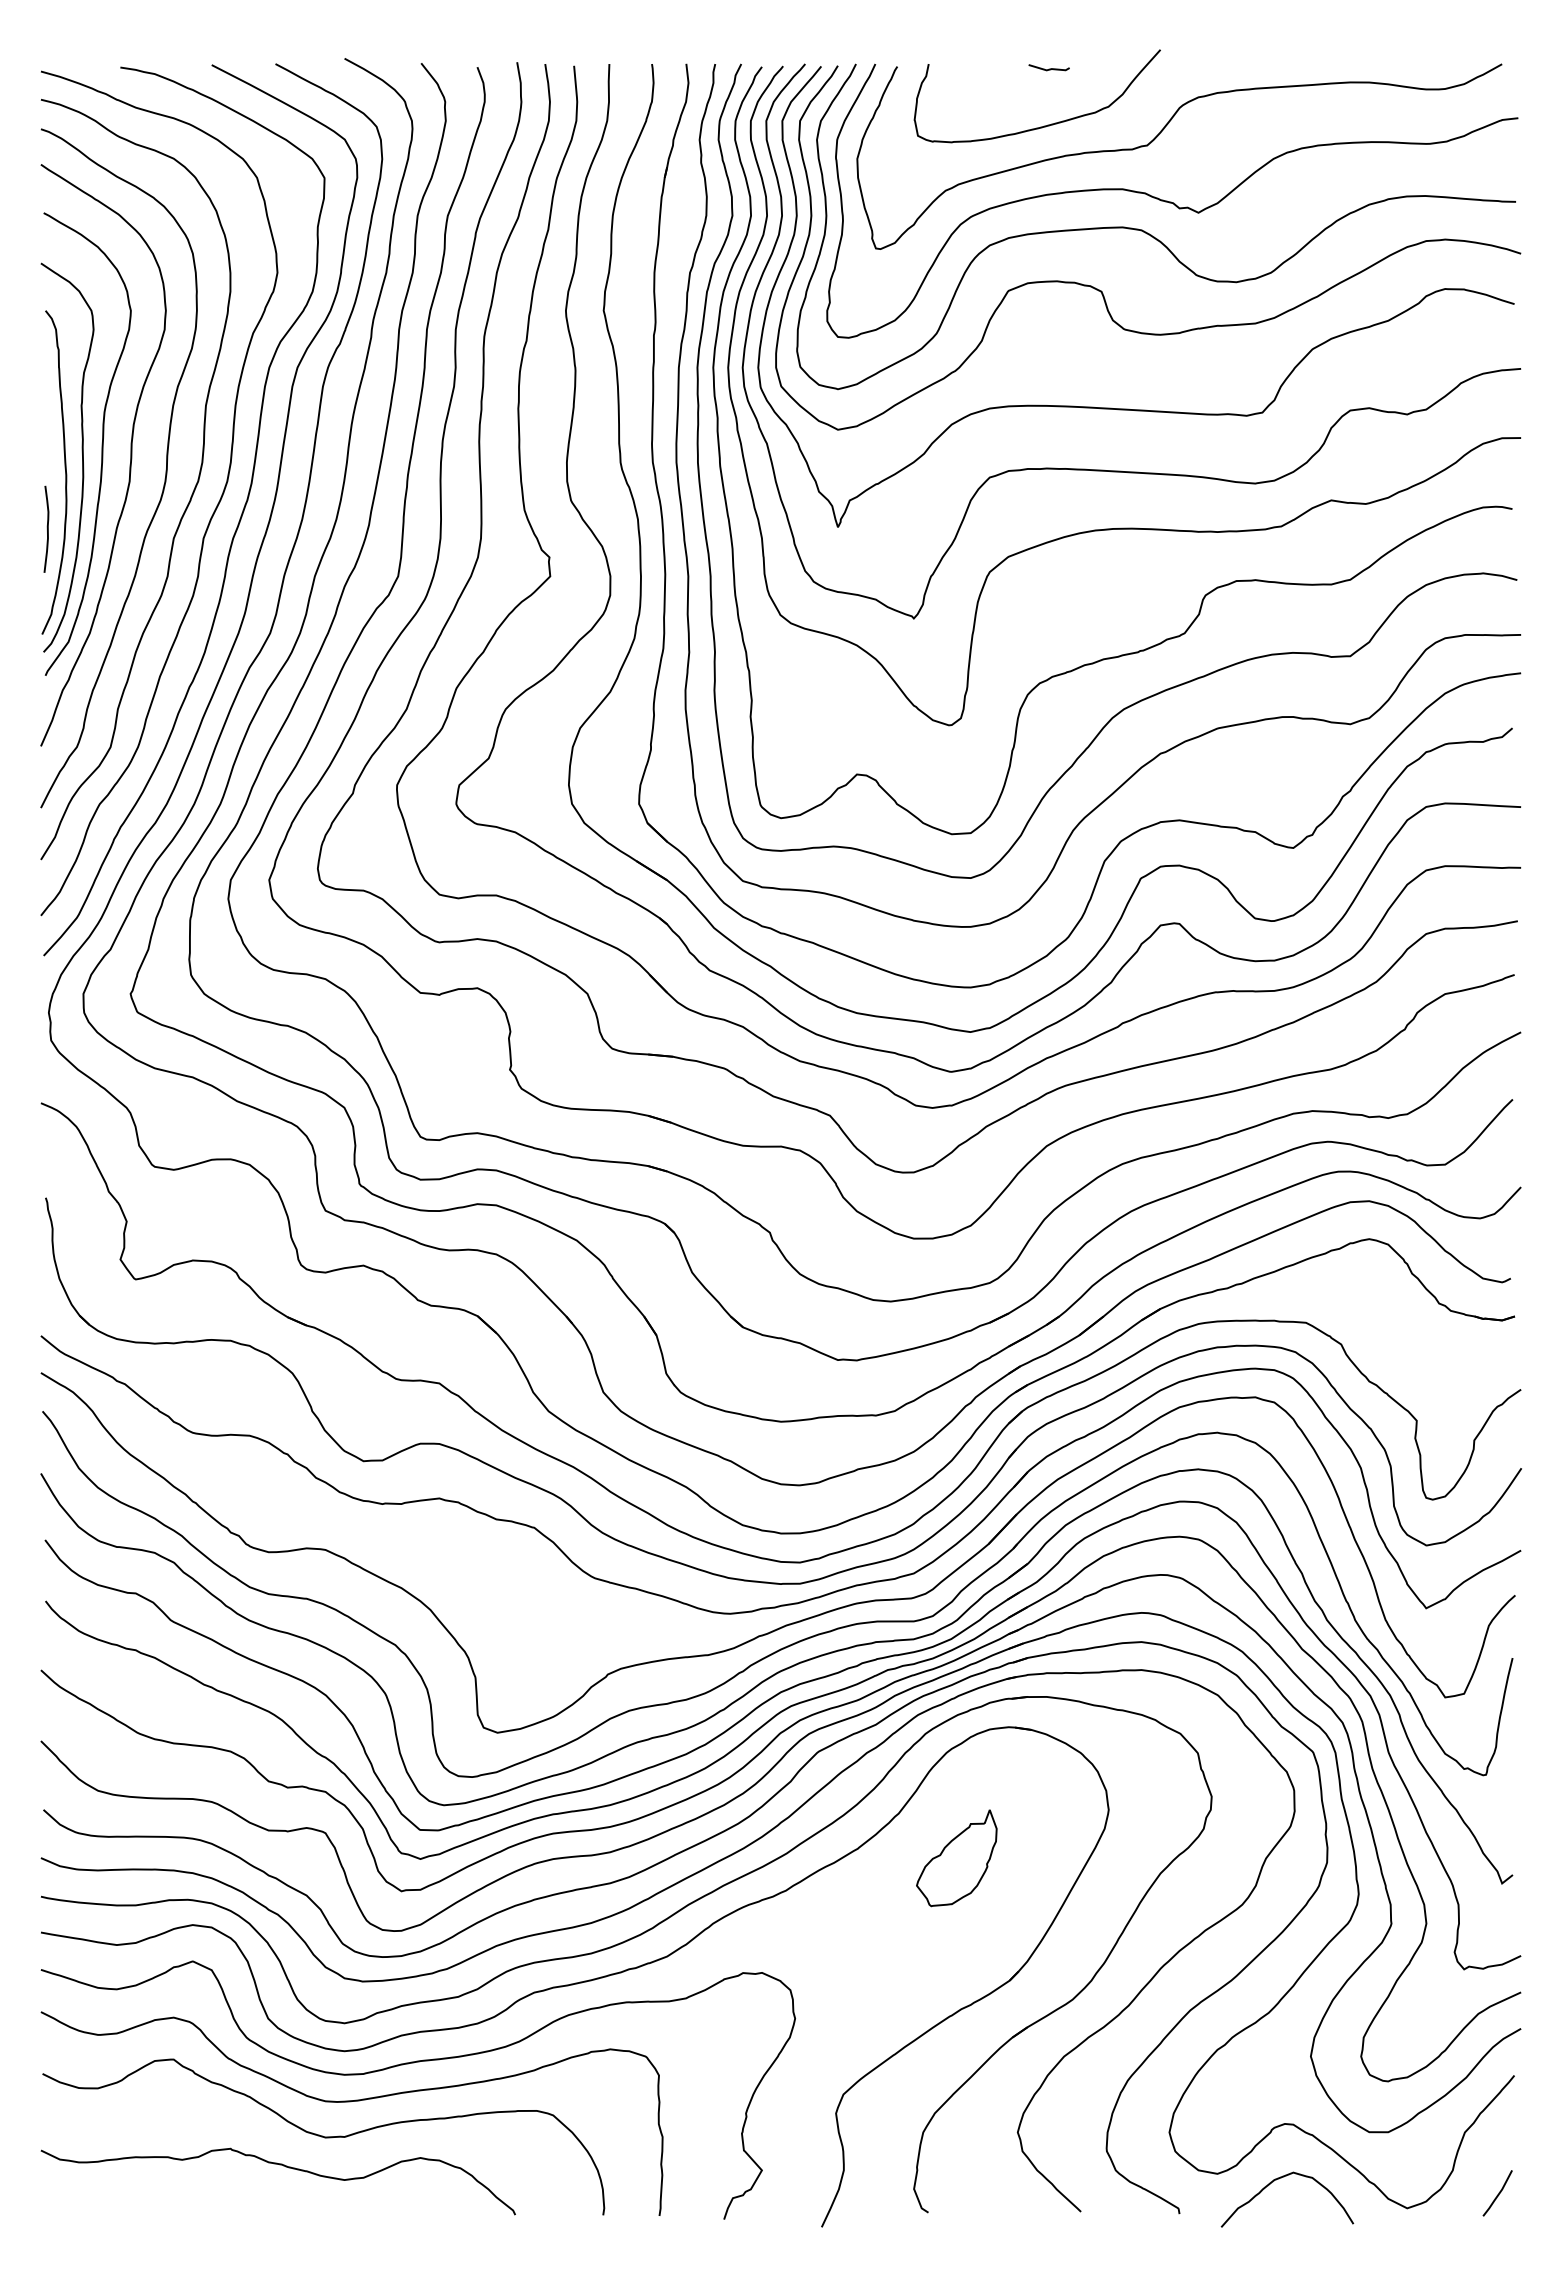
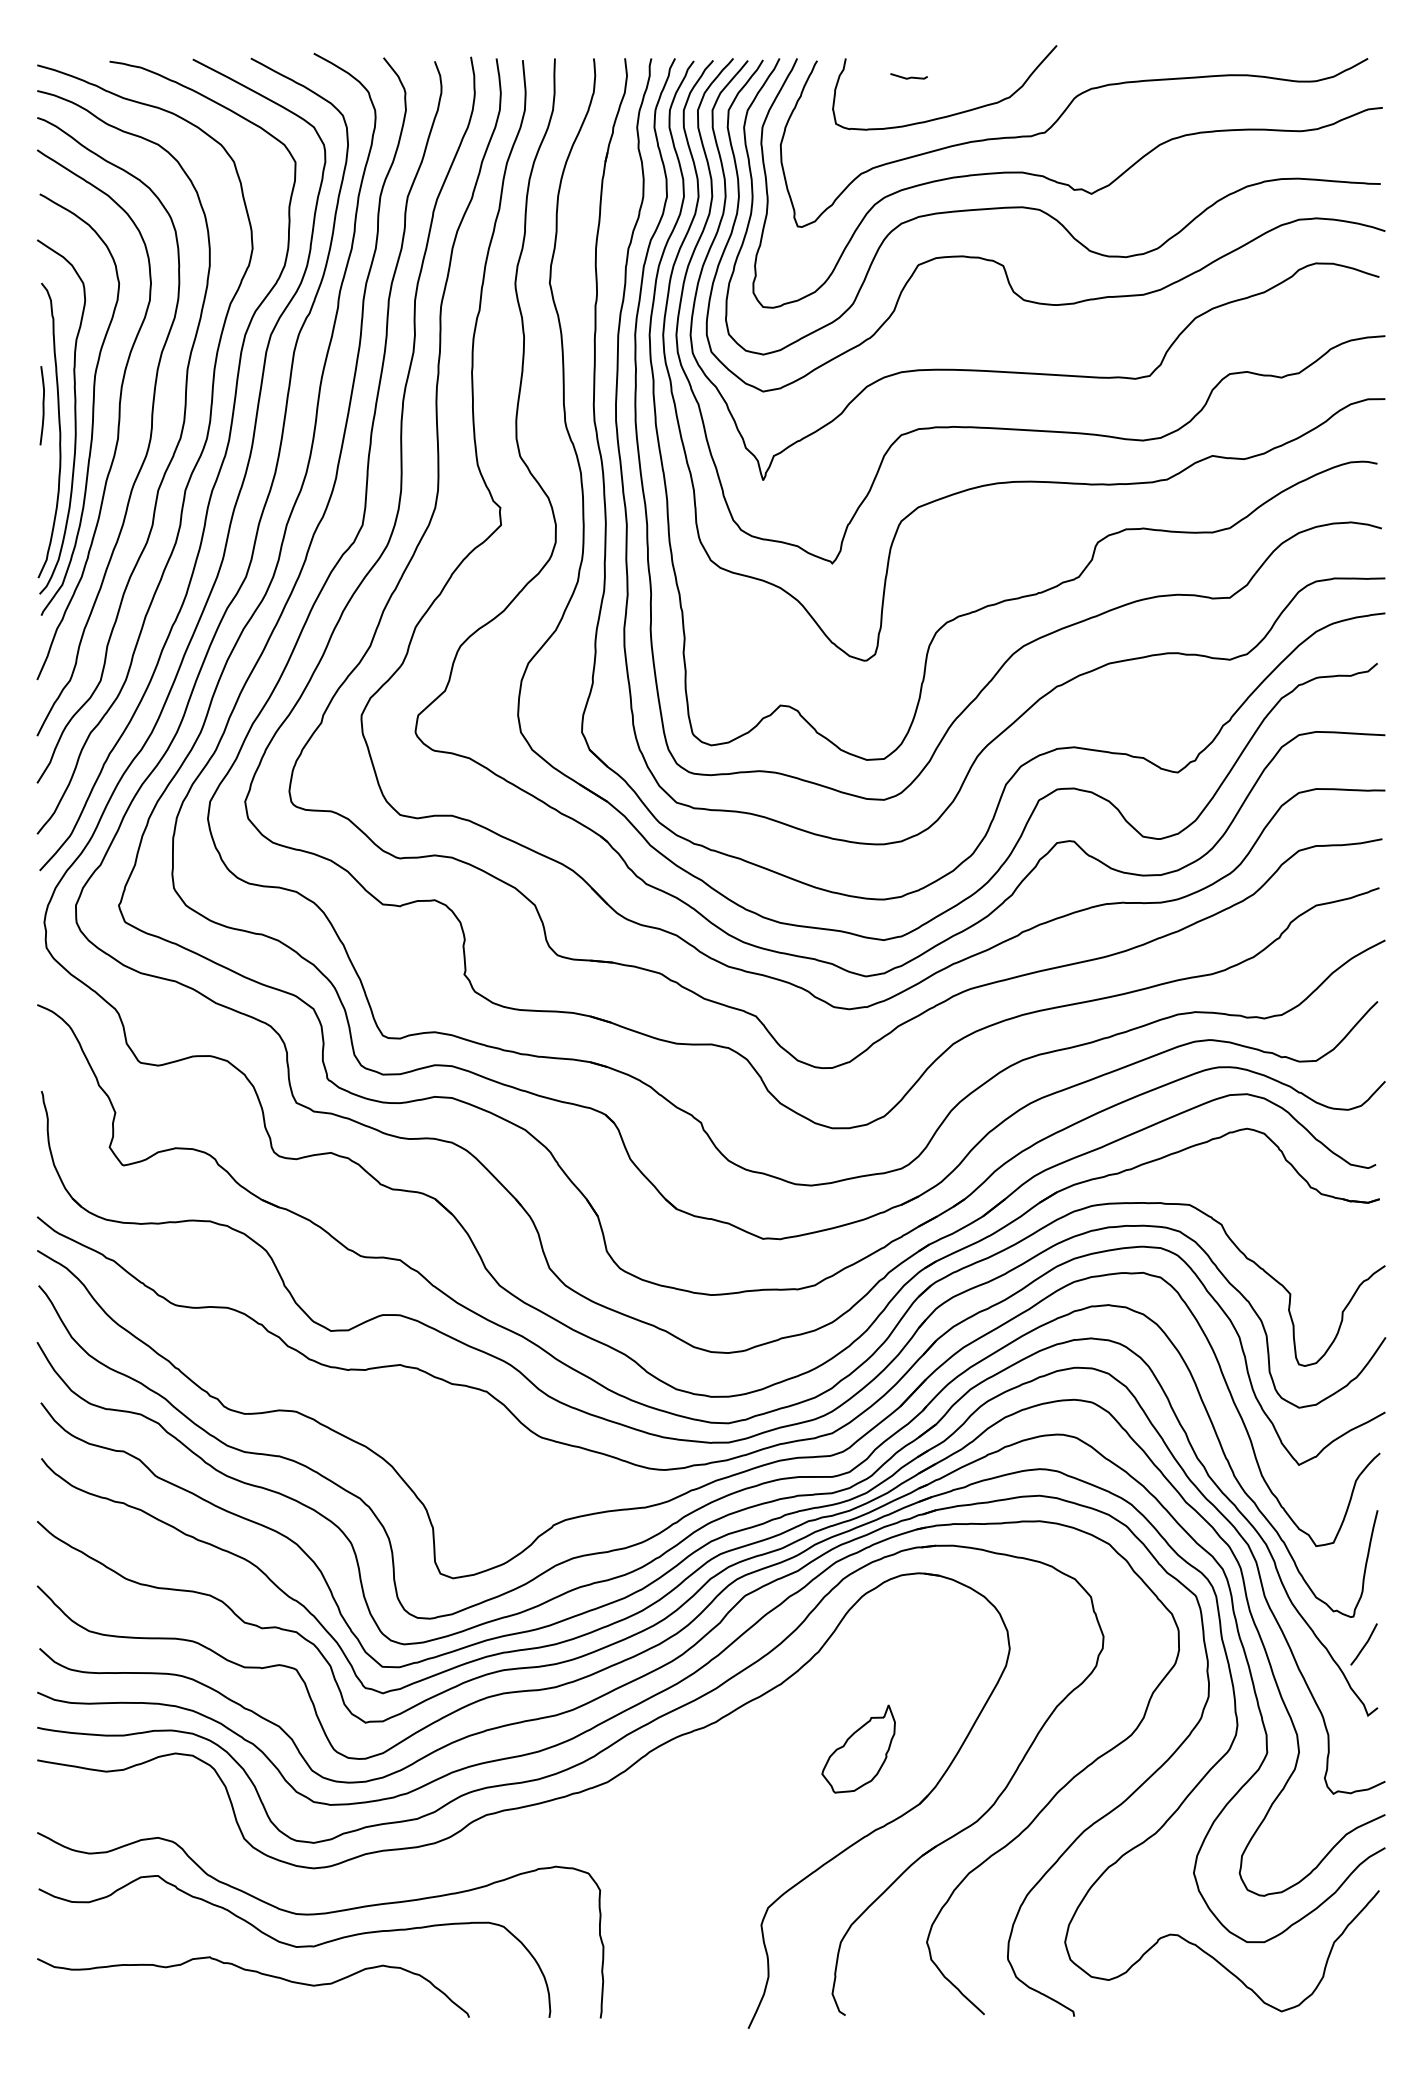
line: (1049, 68) -> (909, 77), moved
curve: (46, 528) -> (42, 404), moved
part: (956, 1858) -> (858, 1749), moved
curve: (414, 2063) -> (377, 1879), removed
curve: (1281, 2178) -> (1167, 1984), removed
line: (1498, 2193) -> (1364, 1644), moved

